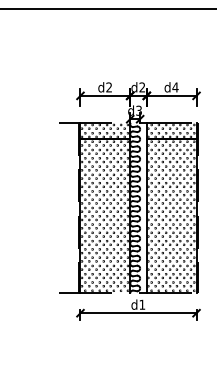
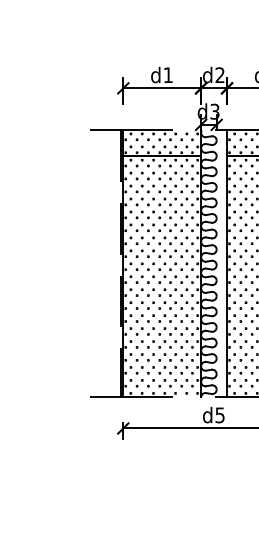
text: (108, 87) -> (167, 75), d2 -> d1
text: (142, 304) -> (220, 414), d1 -> d5

